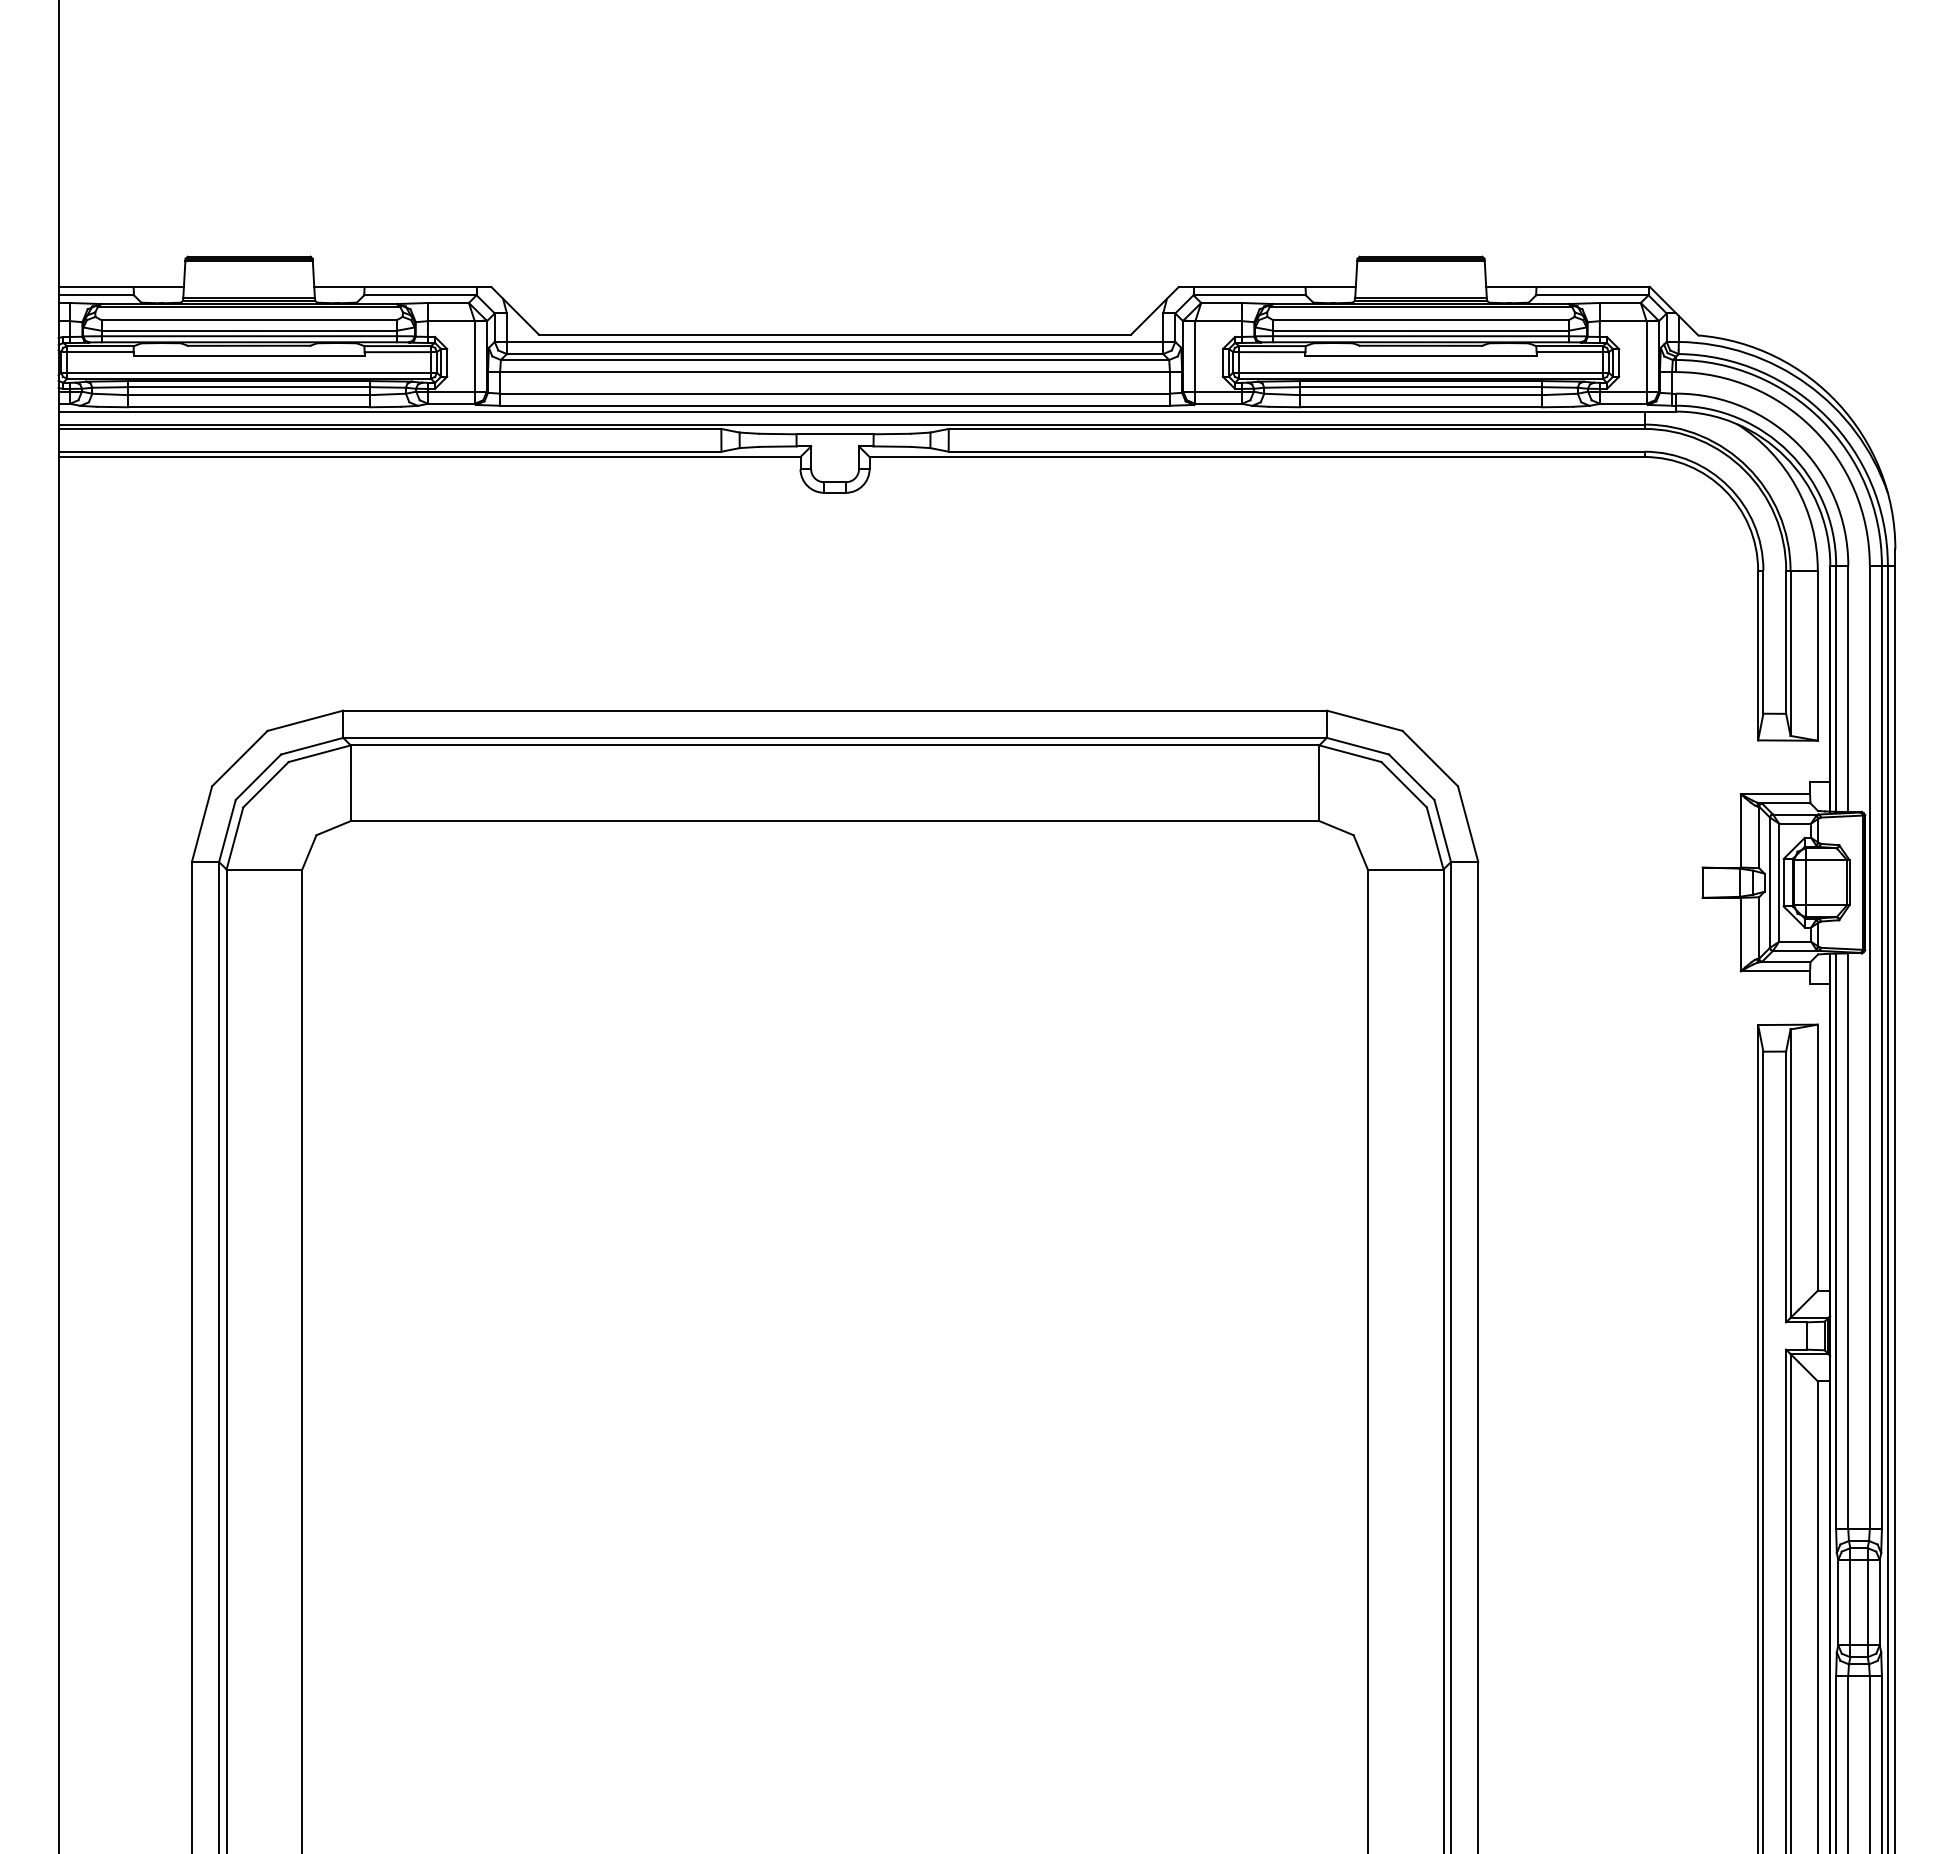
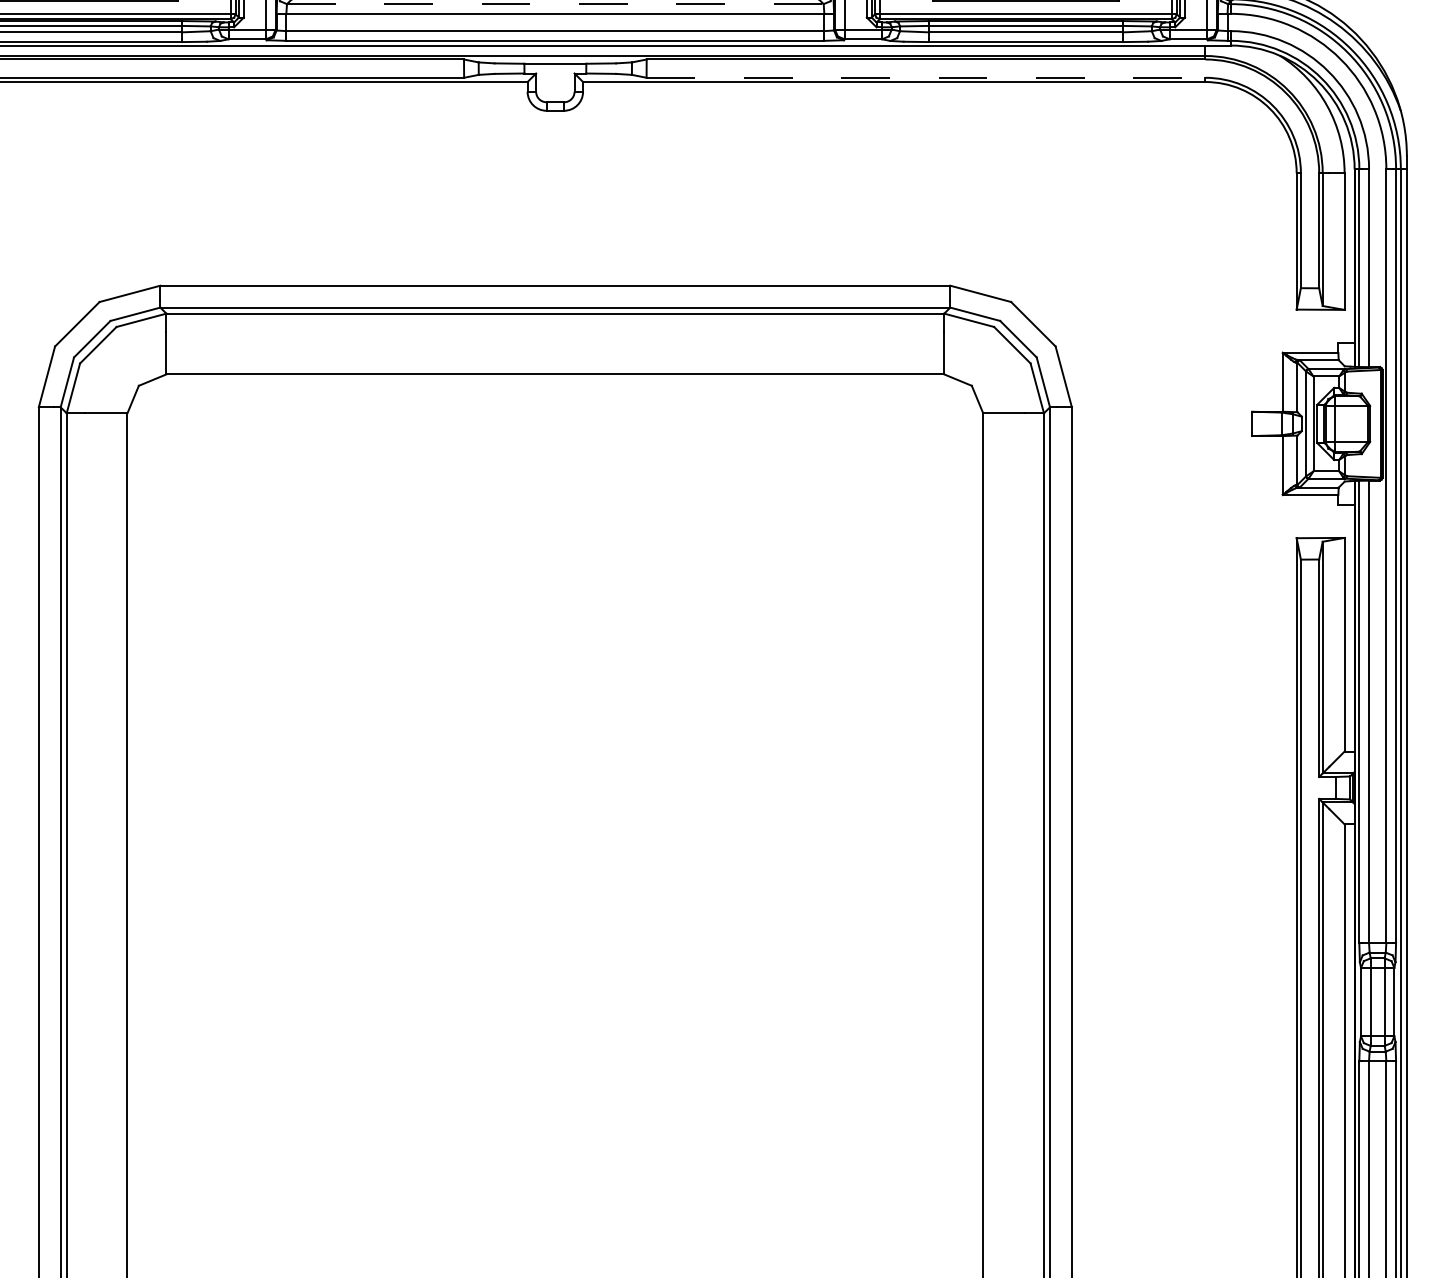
line: (835, 360) -> (555, 4), solid -> dashed
line: (1296, 451) -> (925, 77), solid -> dashed

